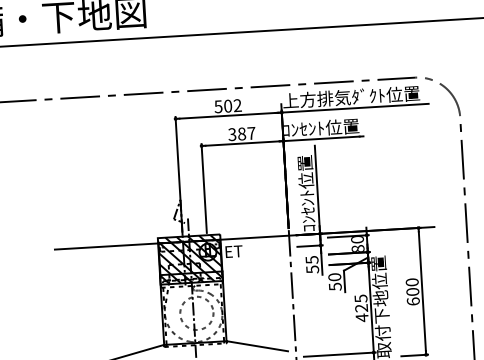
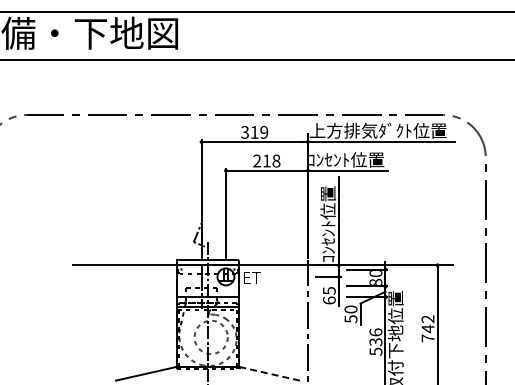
text: (227, 106) -> (254, 132), 502 -> 319
text: (241, 133) -> (266, 160), 387 -> 218
hatch: (189, 259) -> (207, 283), removed
text: (311, 269) -> (328, 300), 55 -> 65
text: (412, 291) -> (427, 328), 600 -> 742
text: (361, 308) -> (375, 342), 425 -> 536
line: (258, 345) -> (270, 373), solid -> dashed

